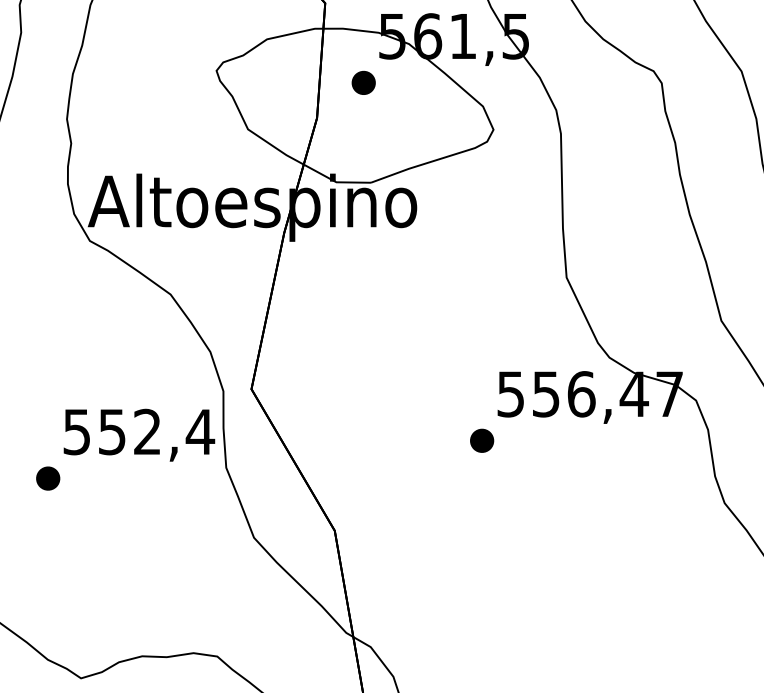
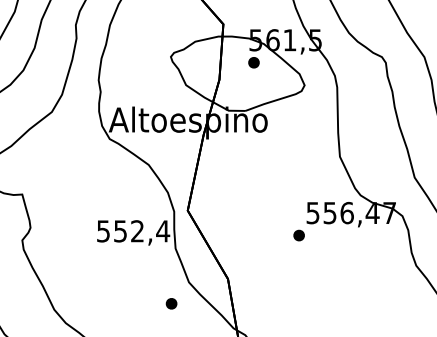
part: (362, 82) -> (253, 62), moved
part: (47, 477) -> (171, 303), moved

